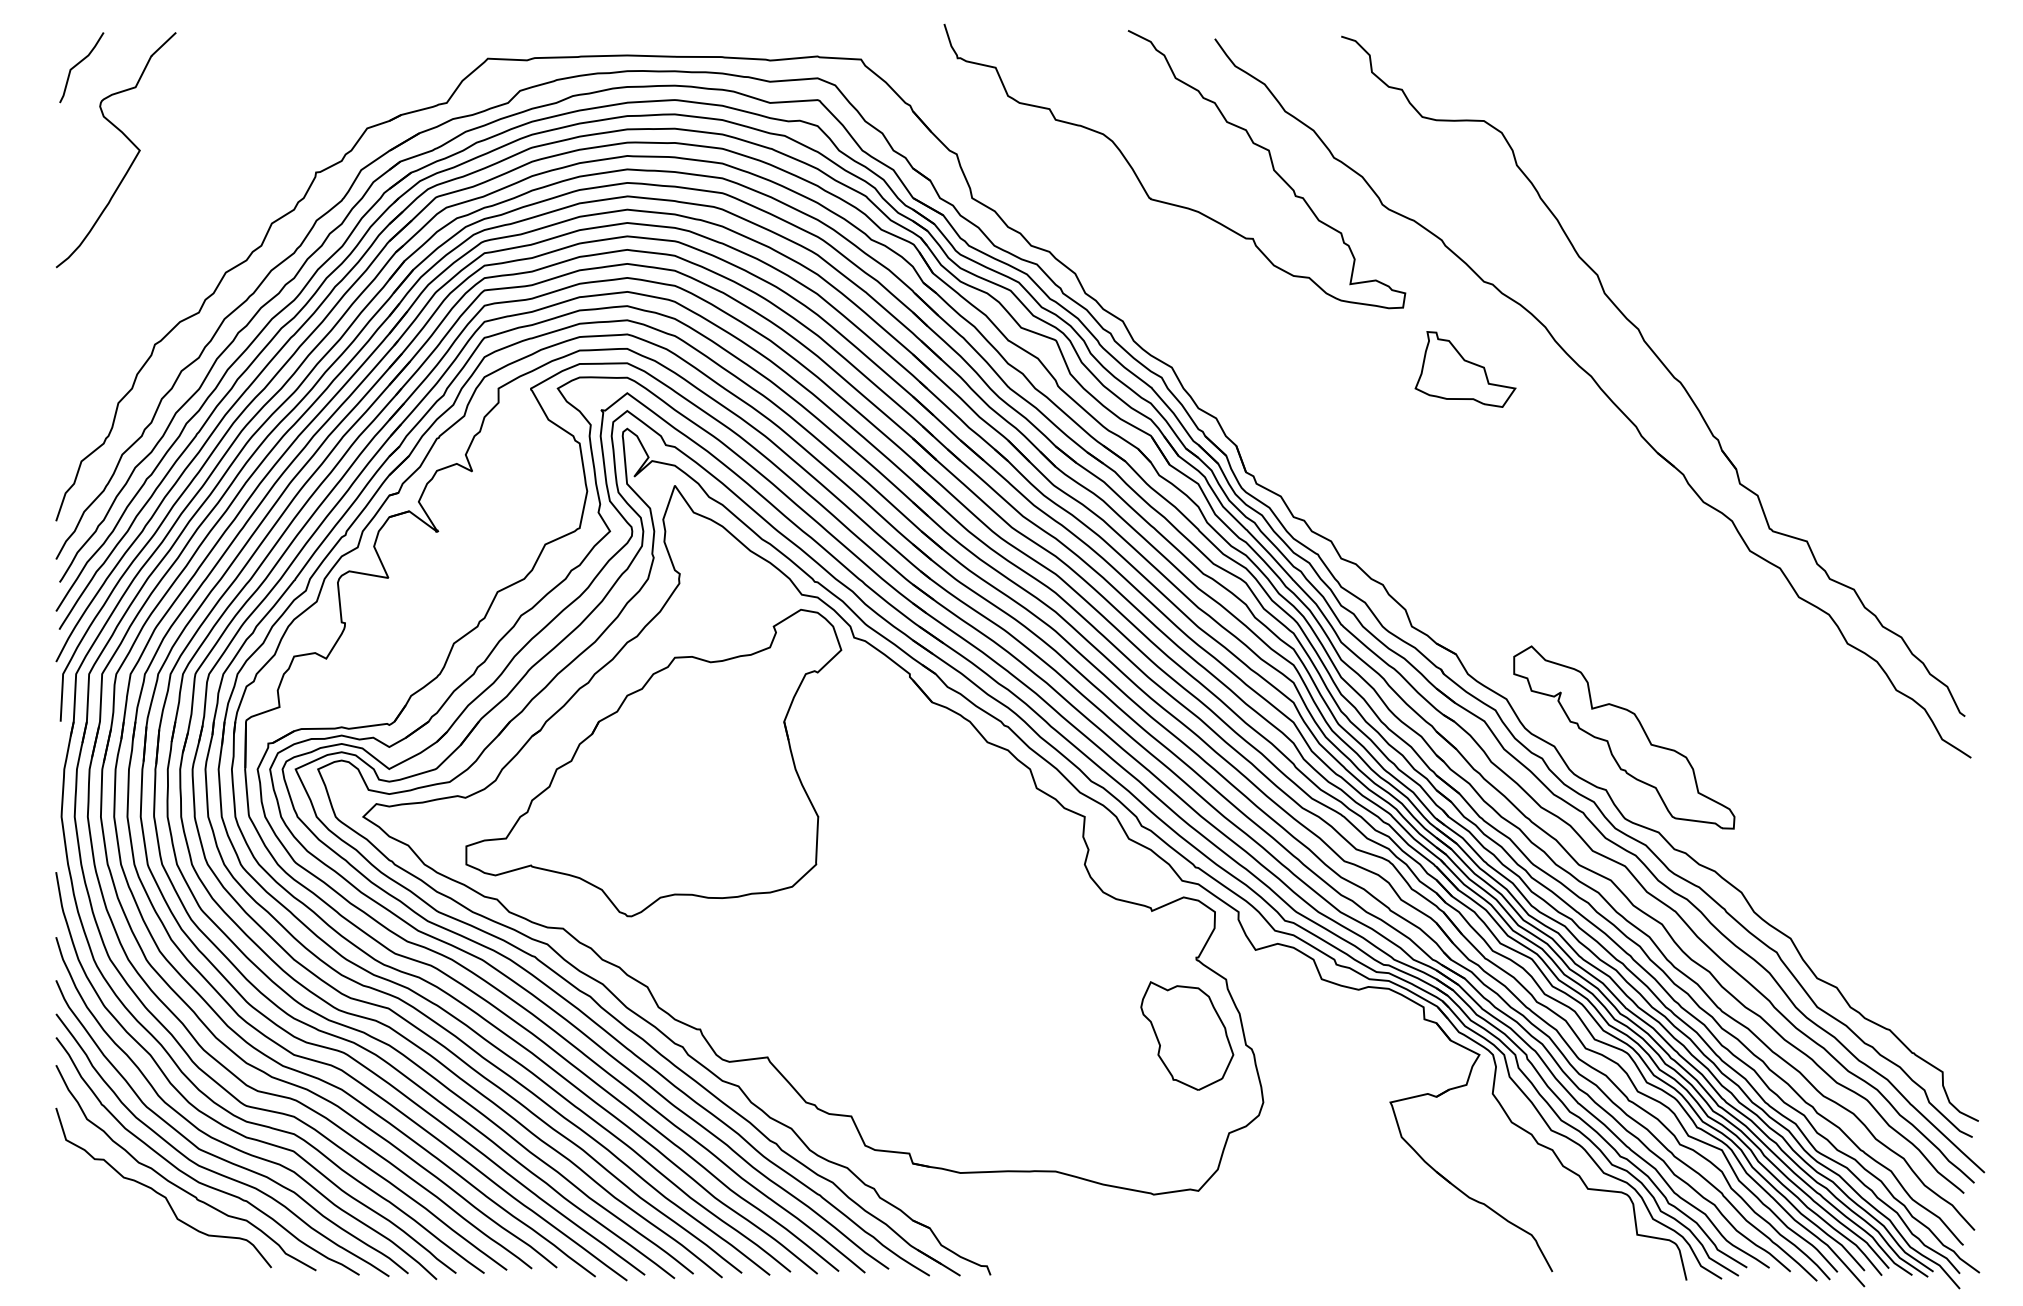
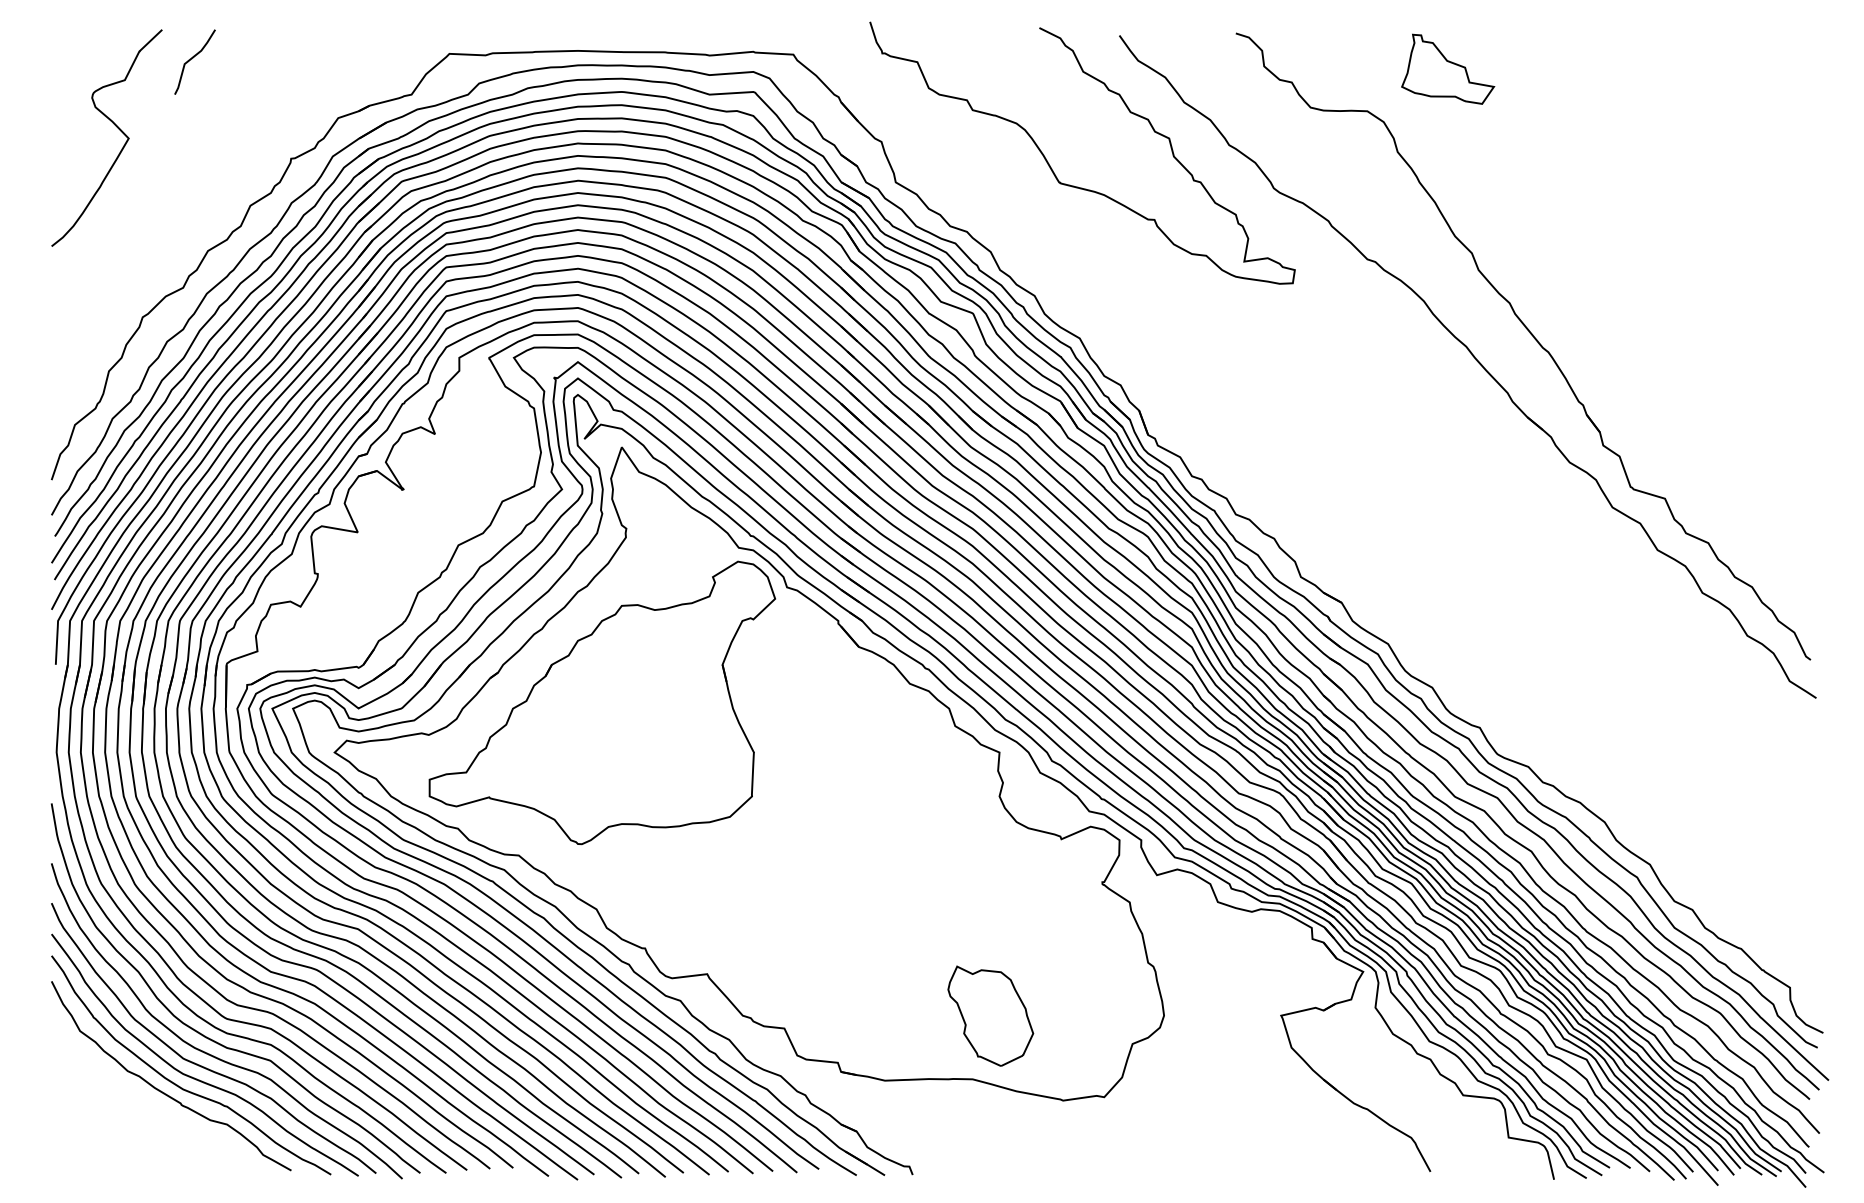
curve: (80, 63) -> (193, 58), moved
part: (1465, 369) -> (1448, 69), moved
part: (1624, 737) -> (1496, 679), removed
part: (1187, 1035) -> (990, 1015), moved
curve: (160, 1193) -> (147, 1099), removed

